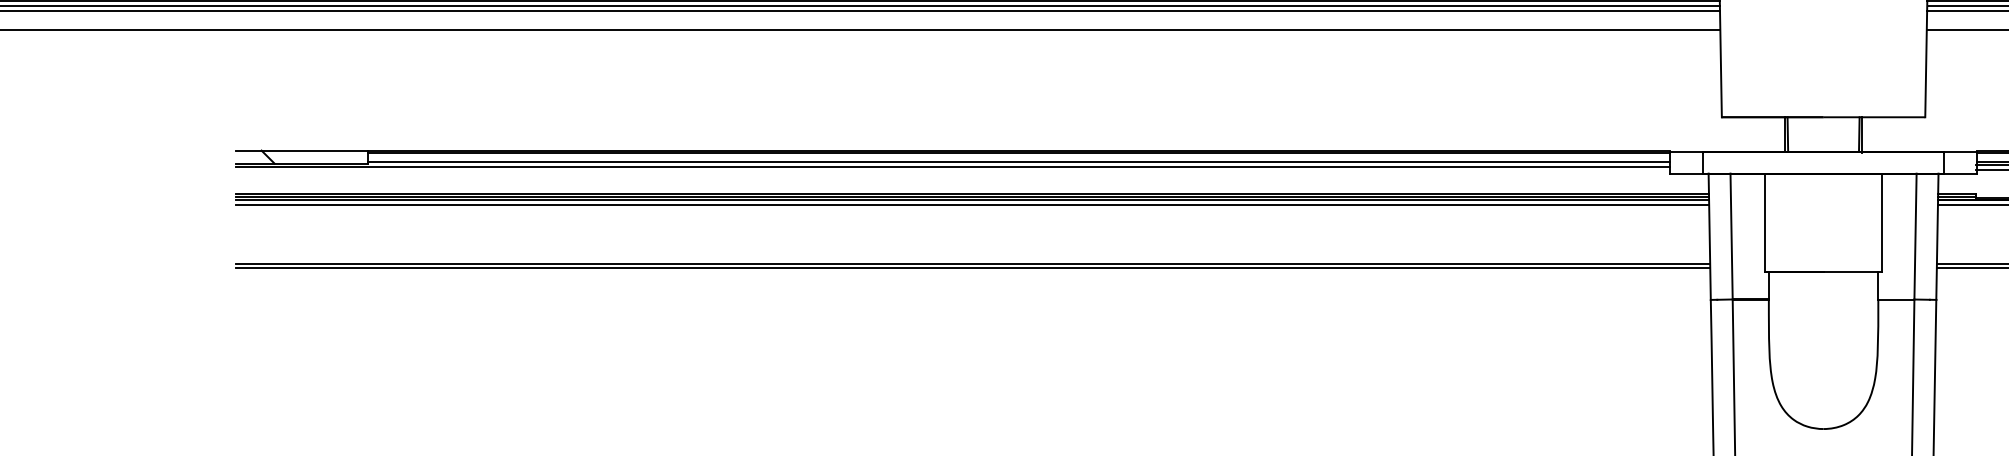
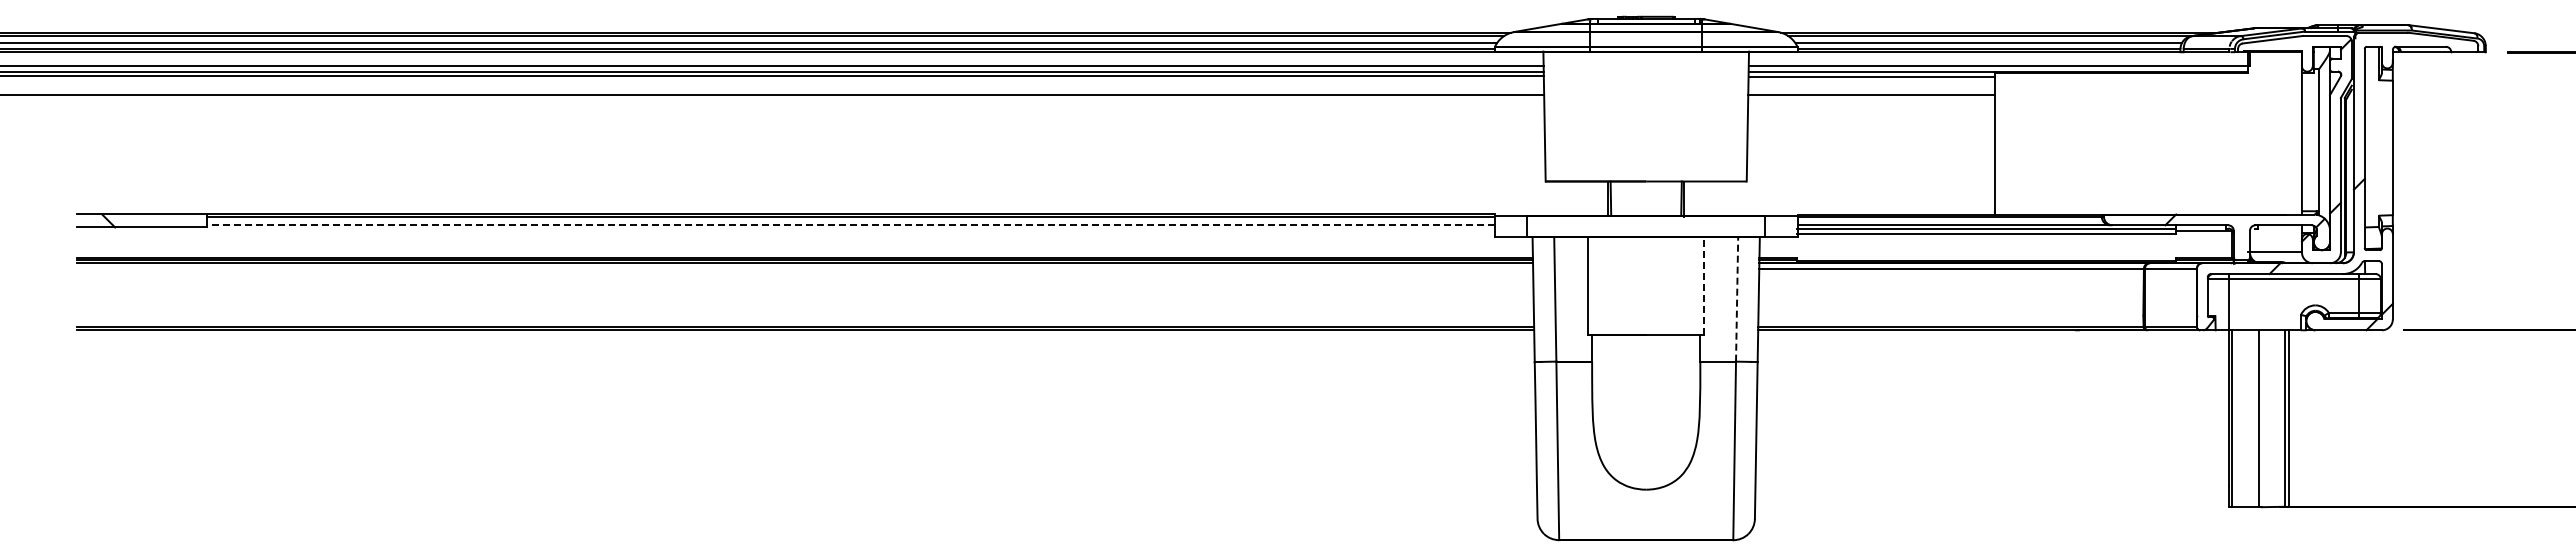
line: (1018, 161) -> (850, 225), solid -> dashed
line: (952, 166) -> (785, 230), removed
line: (973, 205) -> (805, 268), removed
line: (1882, 222) -> (1704, 285), solid -> dashed
line: (1915, 235) -> (1737, 298), solid -> dashed

